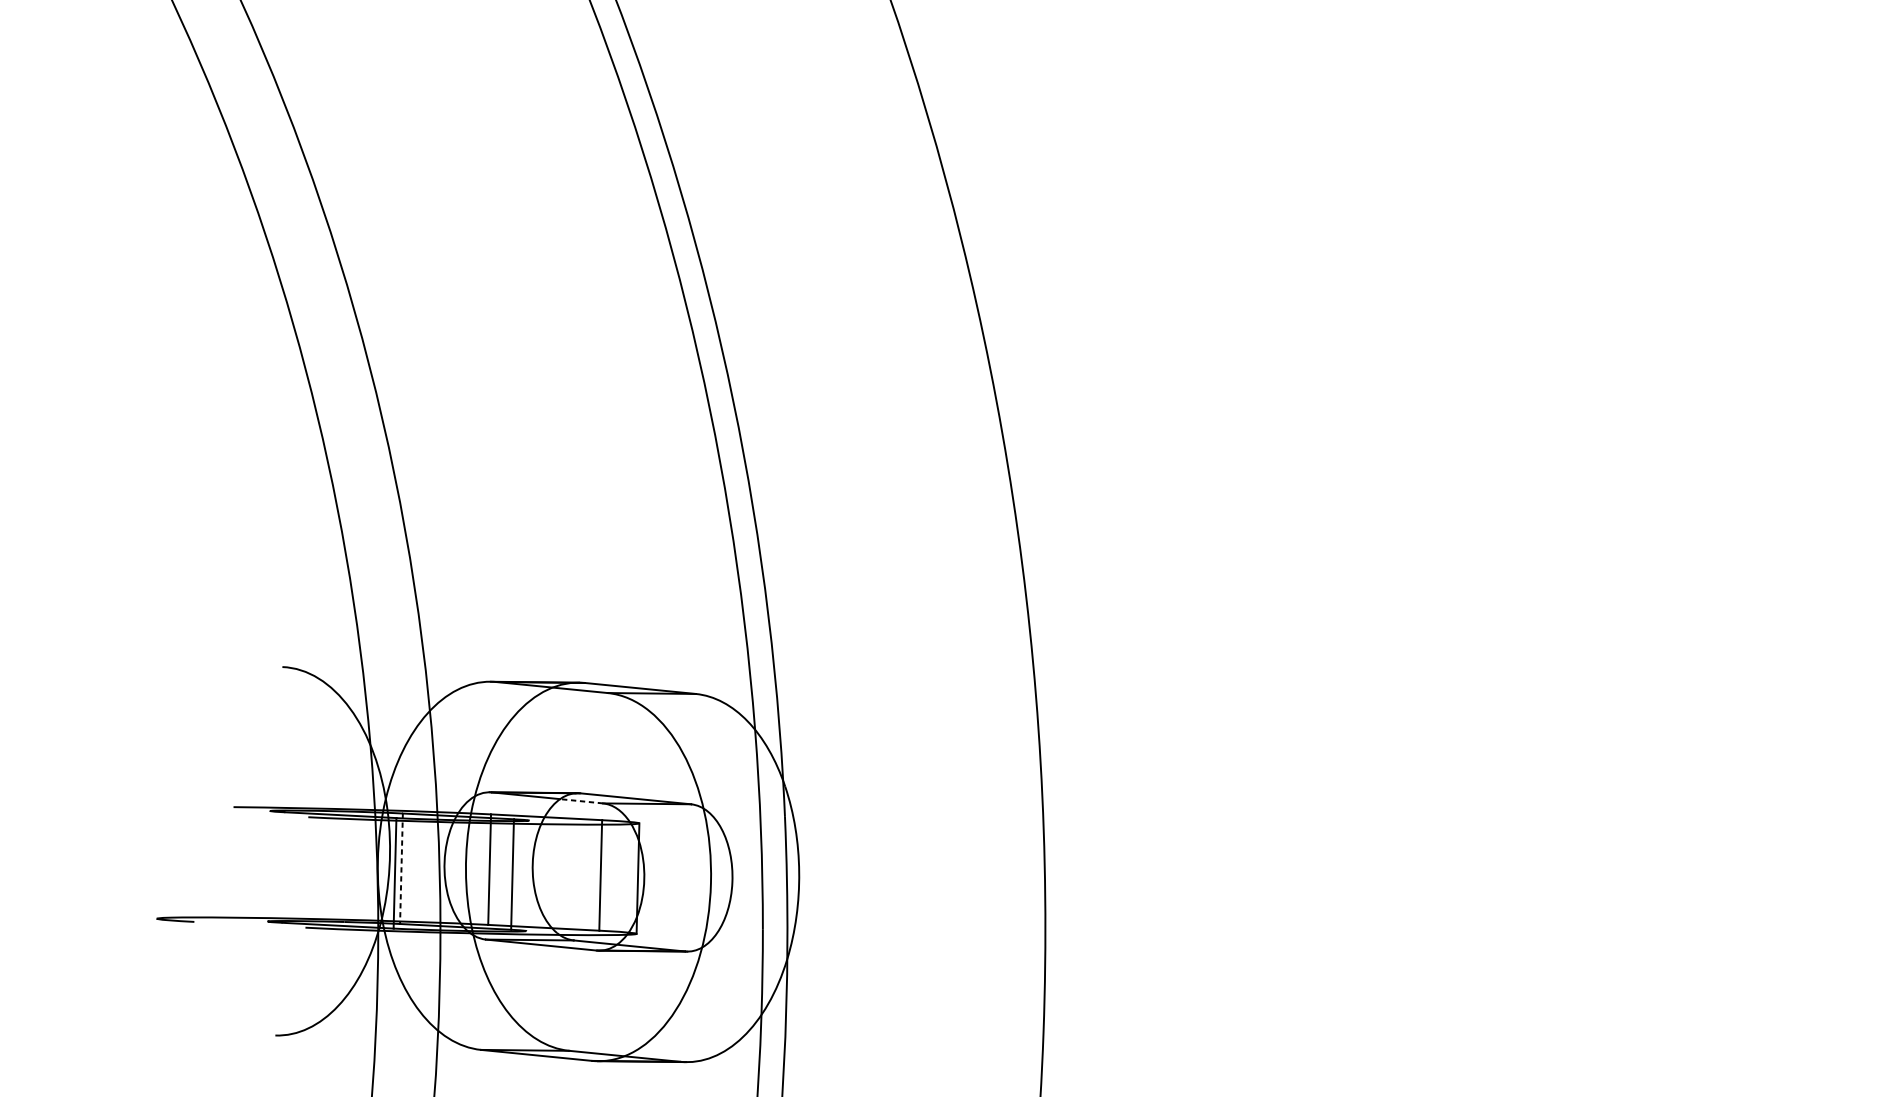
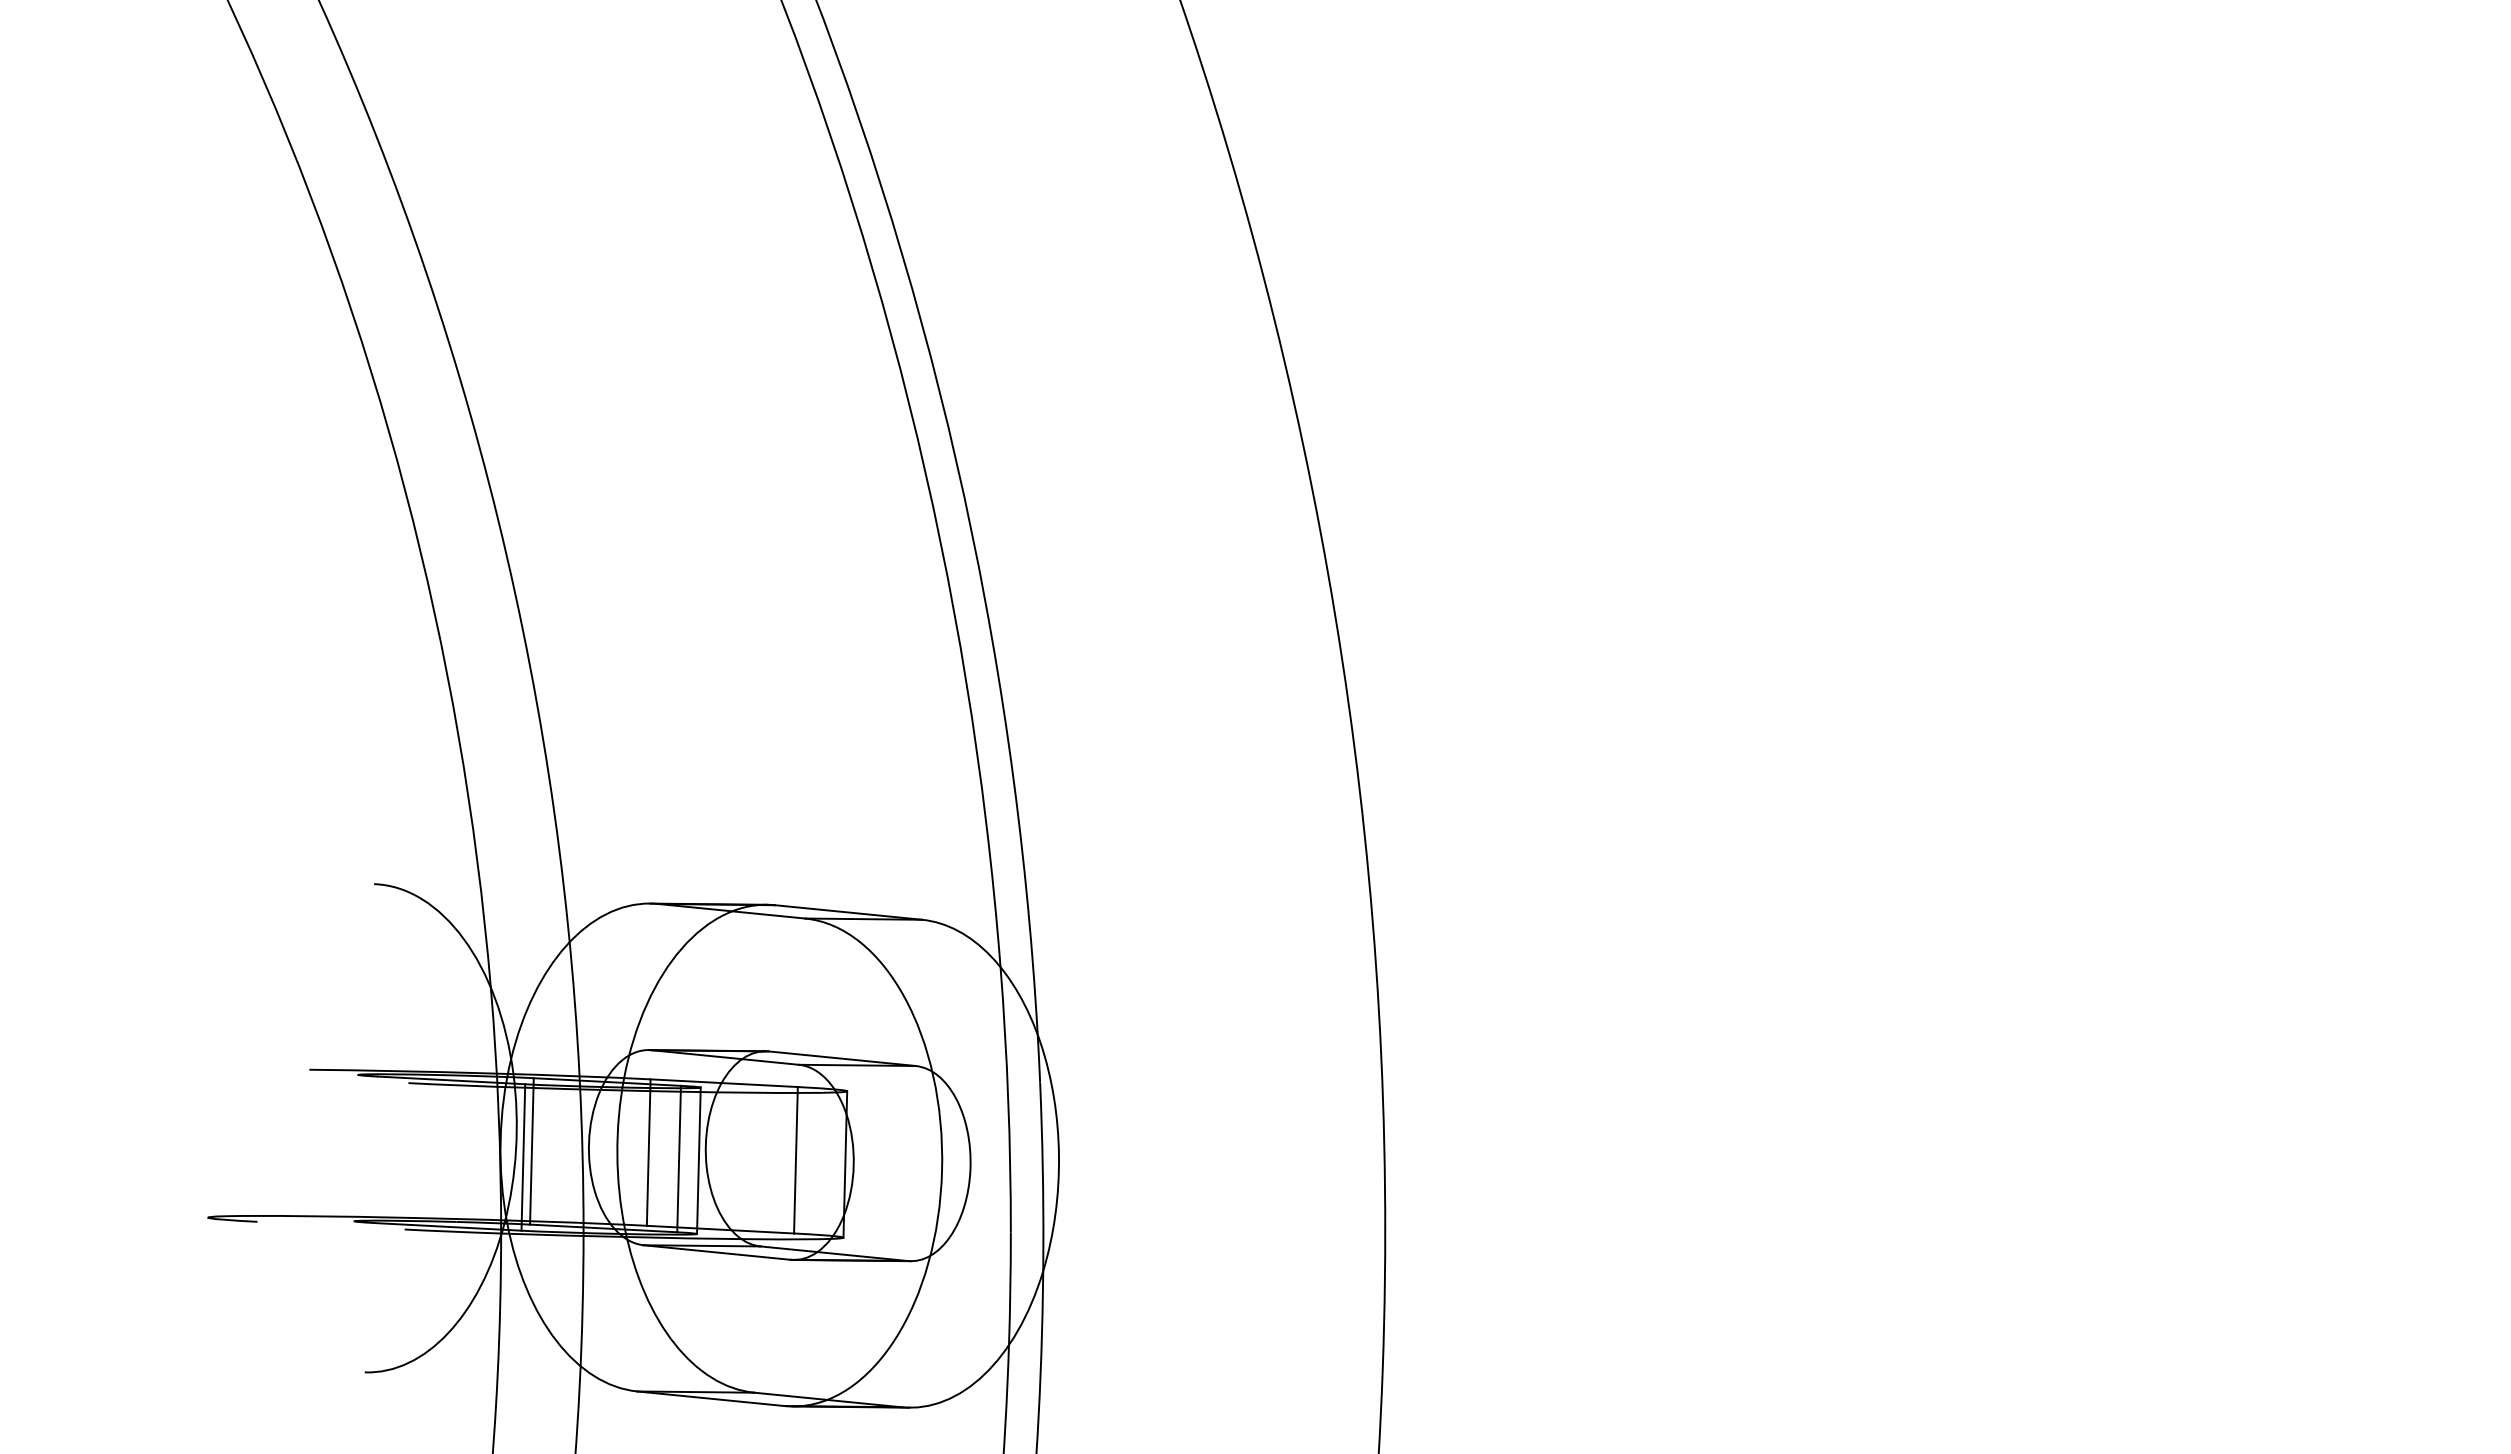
line: (581, 800) -> (770, 1061), dashed -> solid
line: (401, 868) -> (531, 1151), dashed -> solid
line: (527, 875) -> (698, 1160), added

